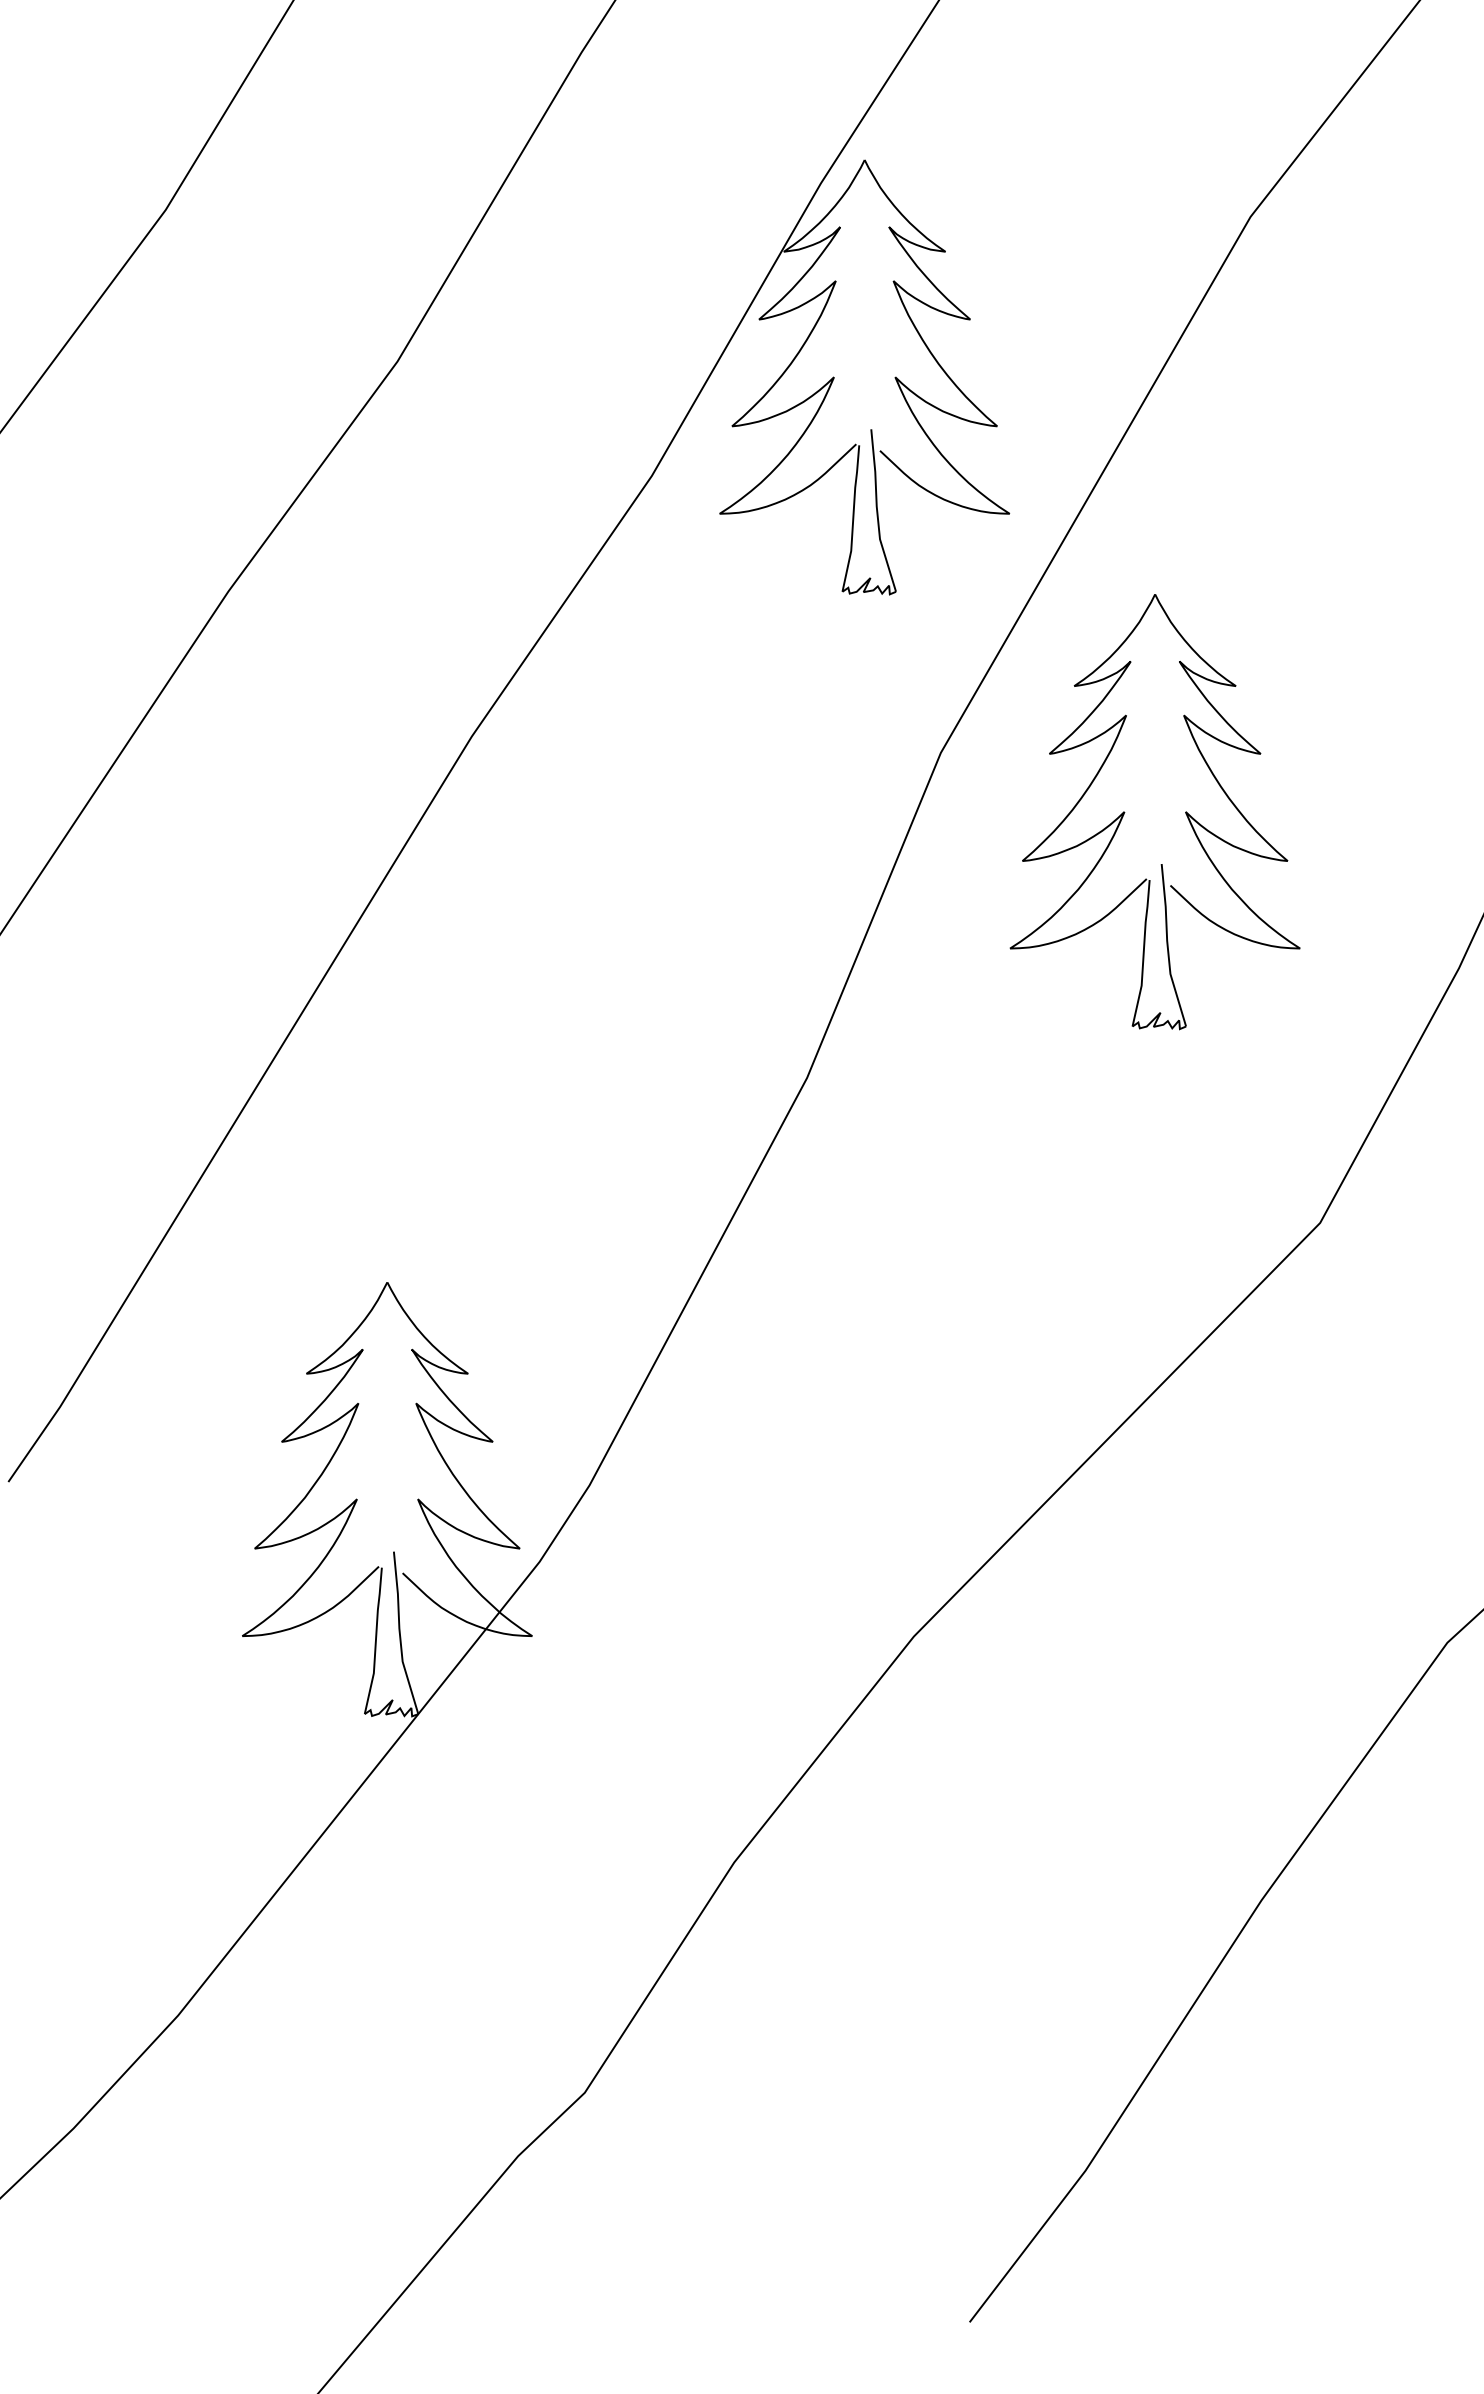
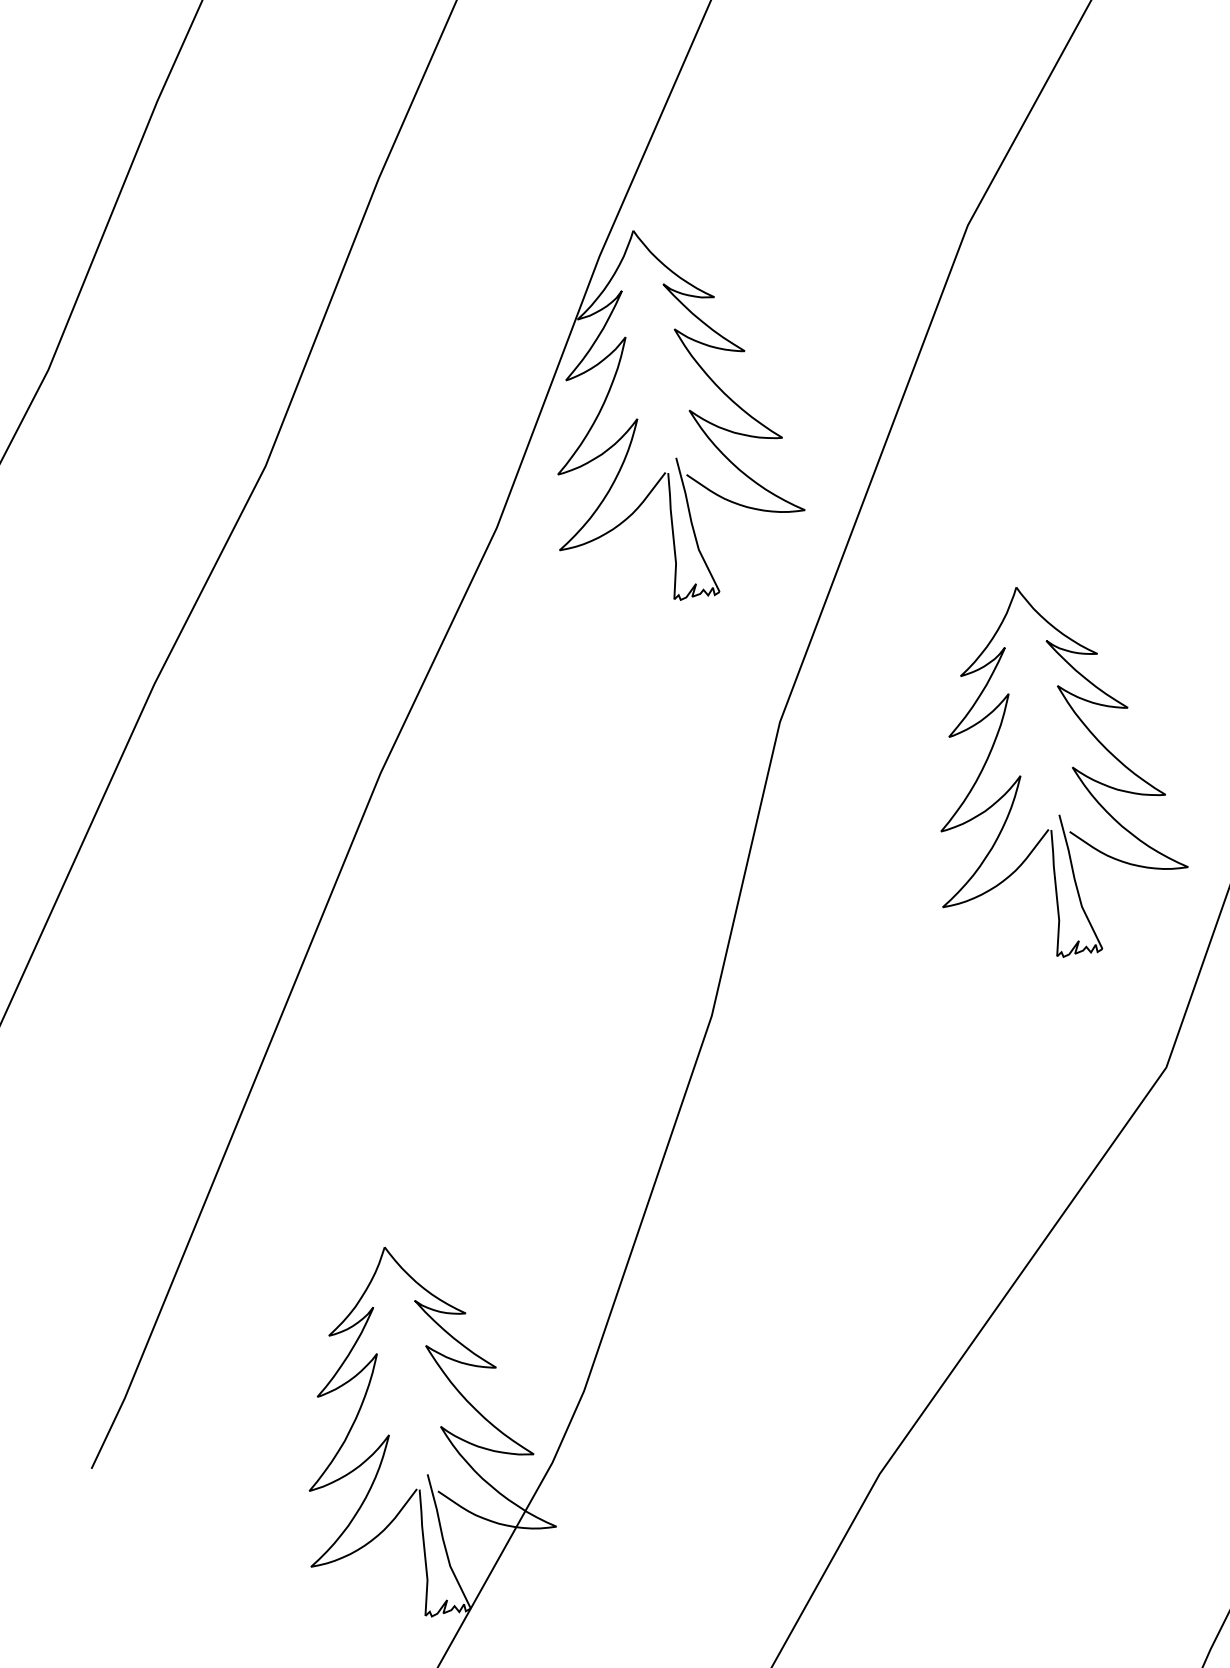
part: (1125, 812) -> (1021, 776), moved

